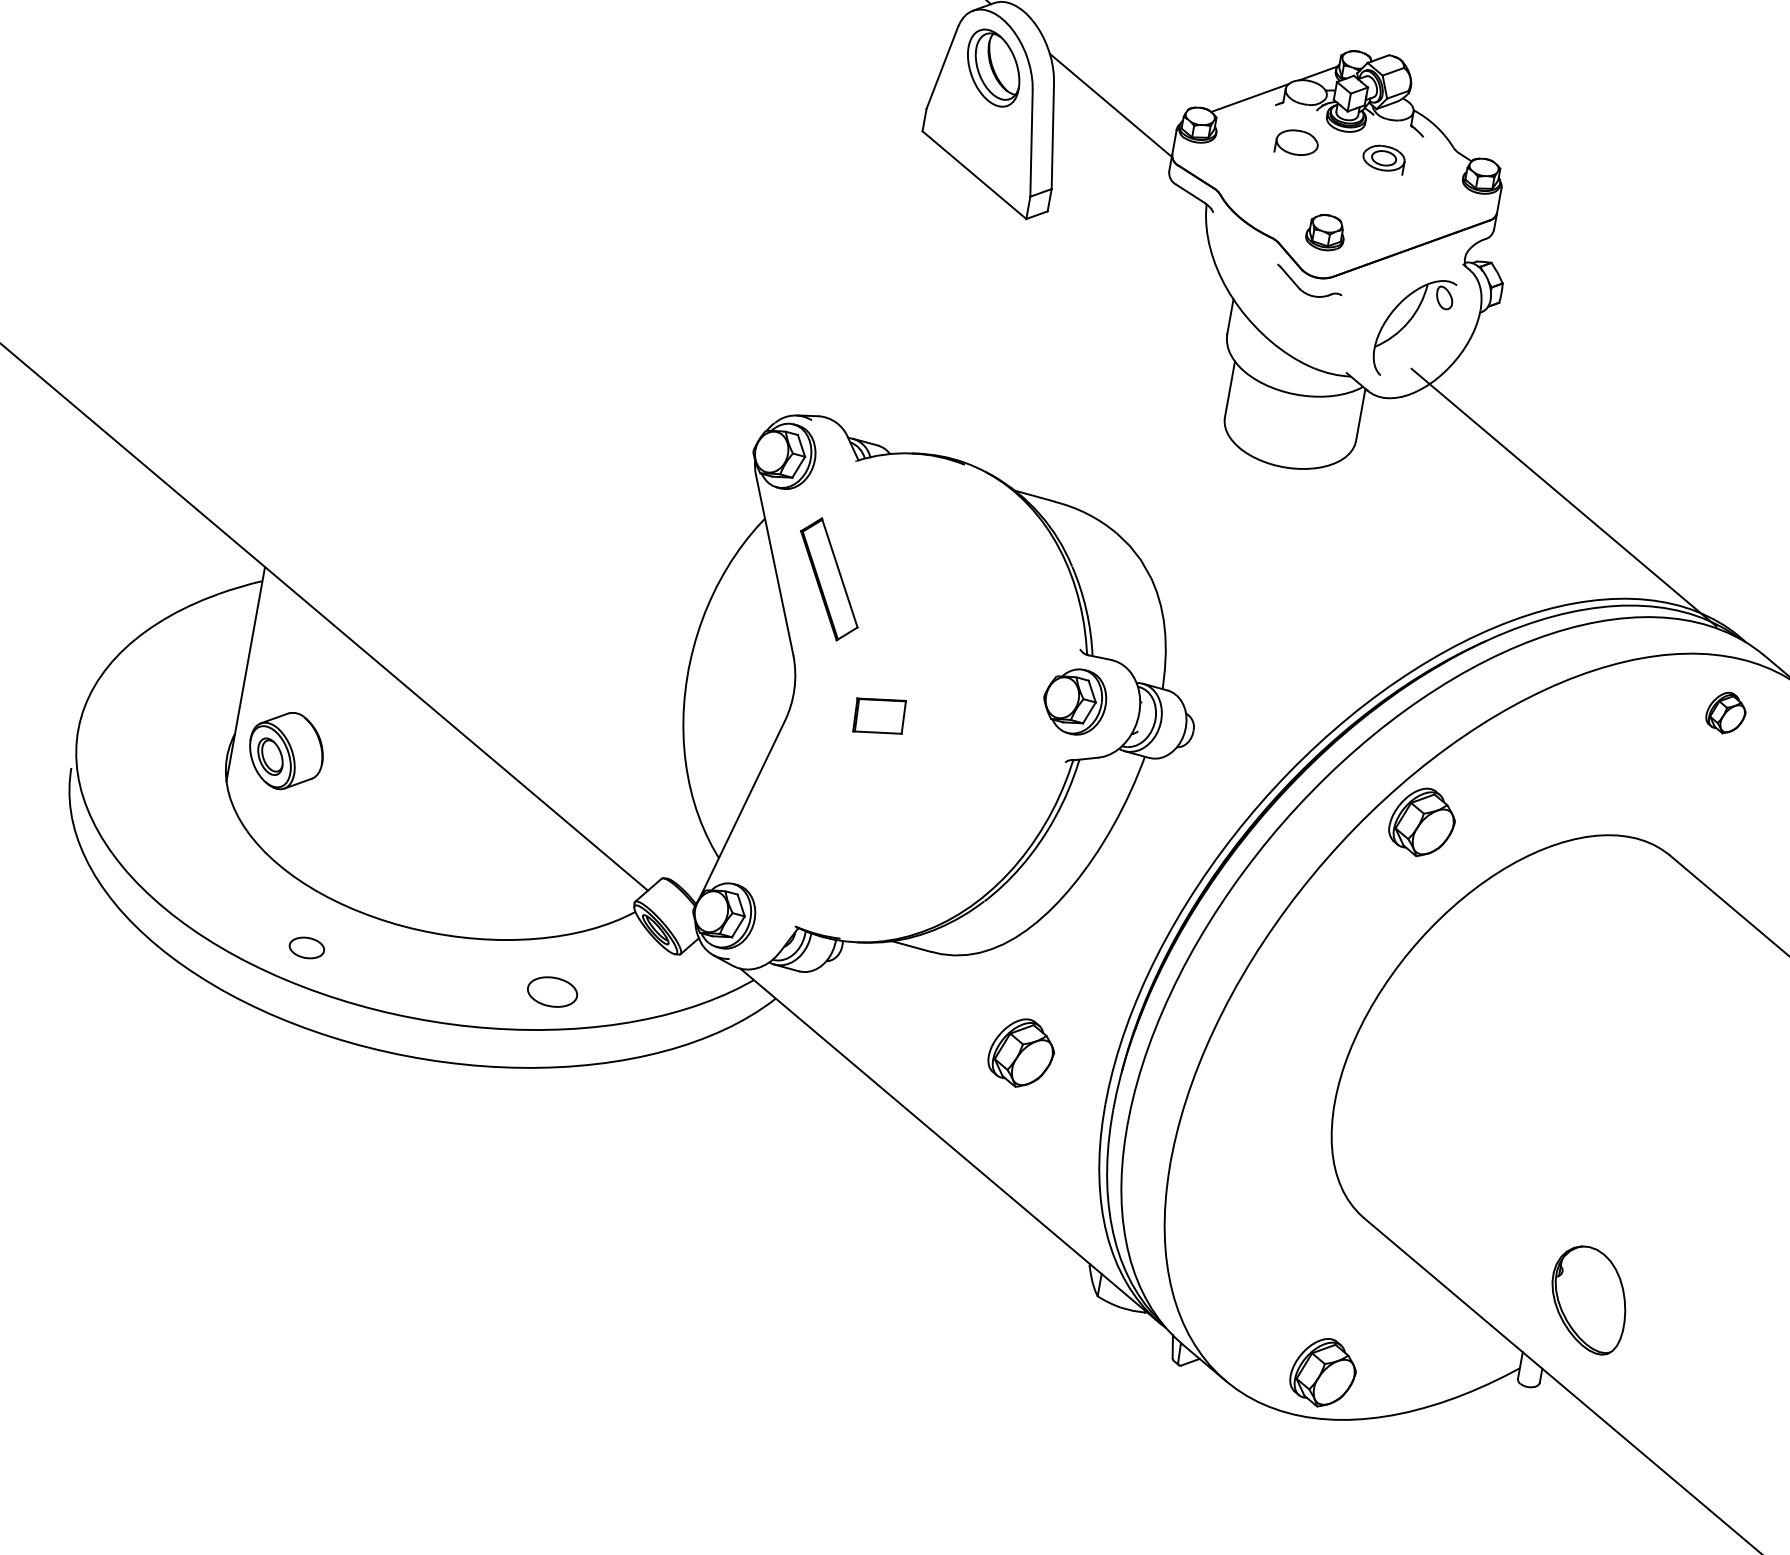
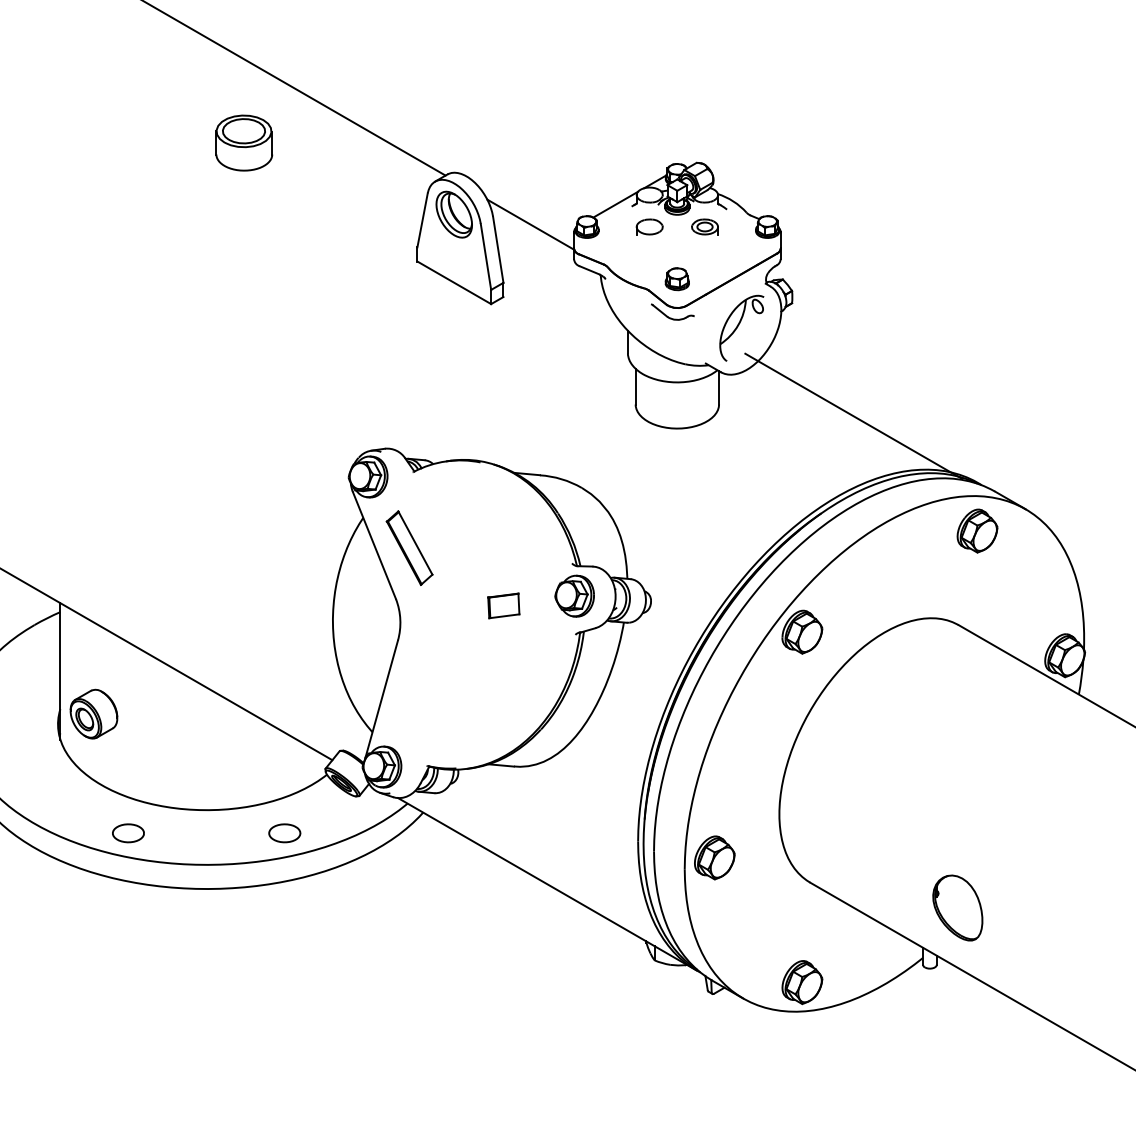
part: (1726, 712) -> (977, 530), size x1.67
part: (879, 715) -> (503, 605), moved
part: (306, 948) -> (128, 833), size x1.43
part: (1021, 1052) -> (714, 857), moved

